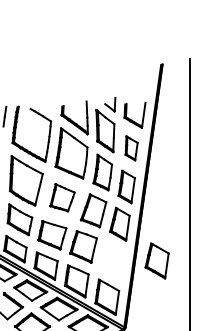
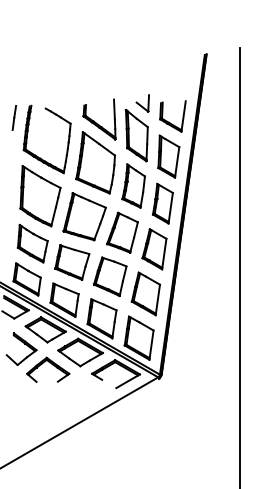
part: (131, 148) -> (168, 156), size x1.43
part: (62, 197) -> (84, 216), size x1.43
part: (156, 260) -> (145, 293), moved

